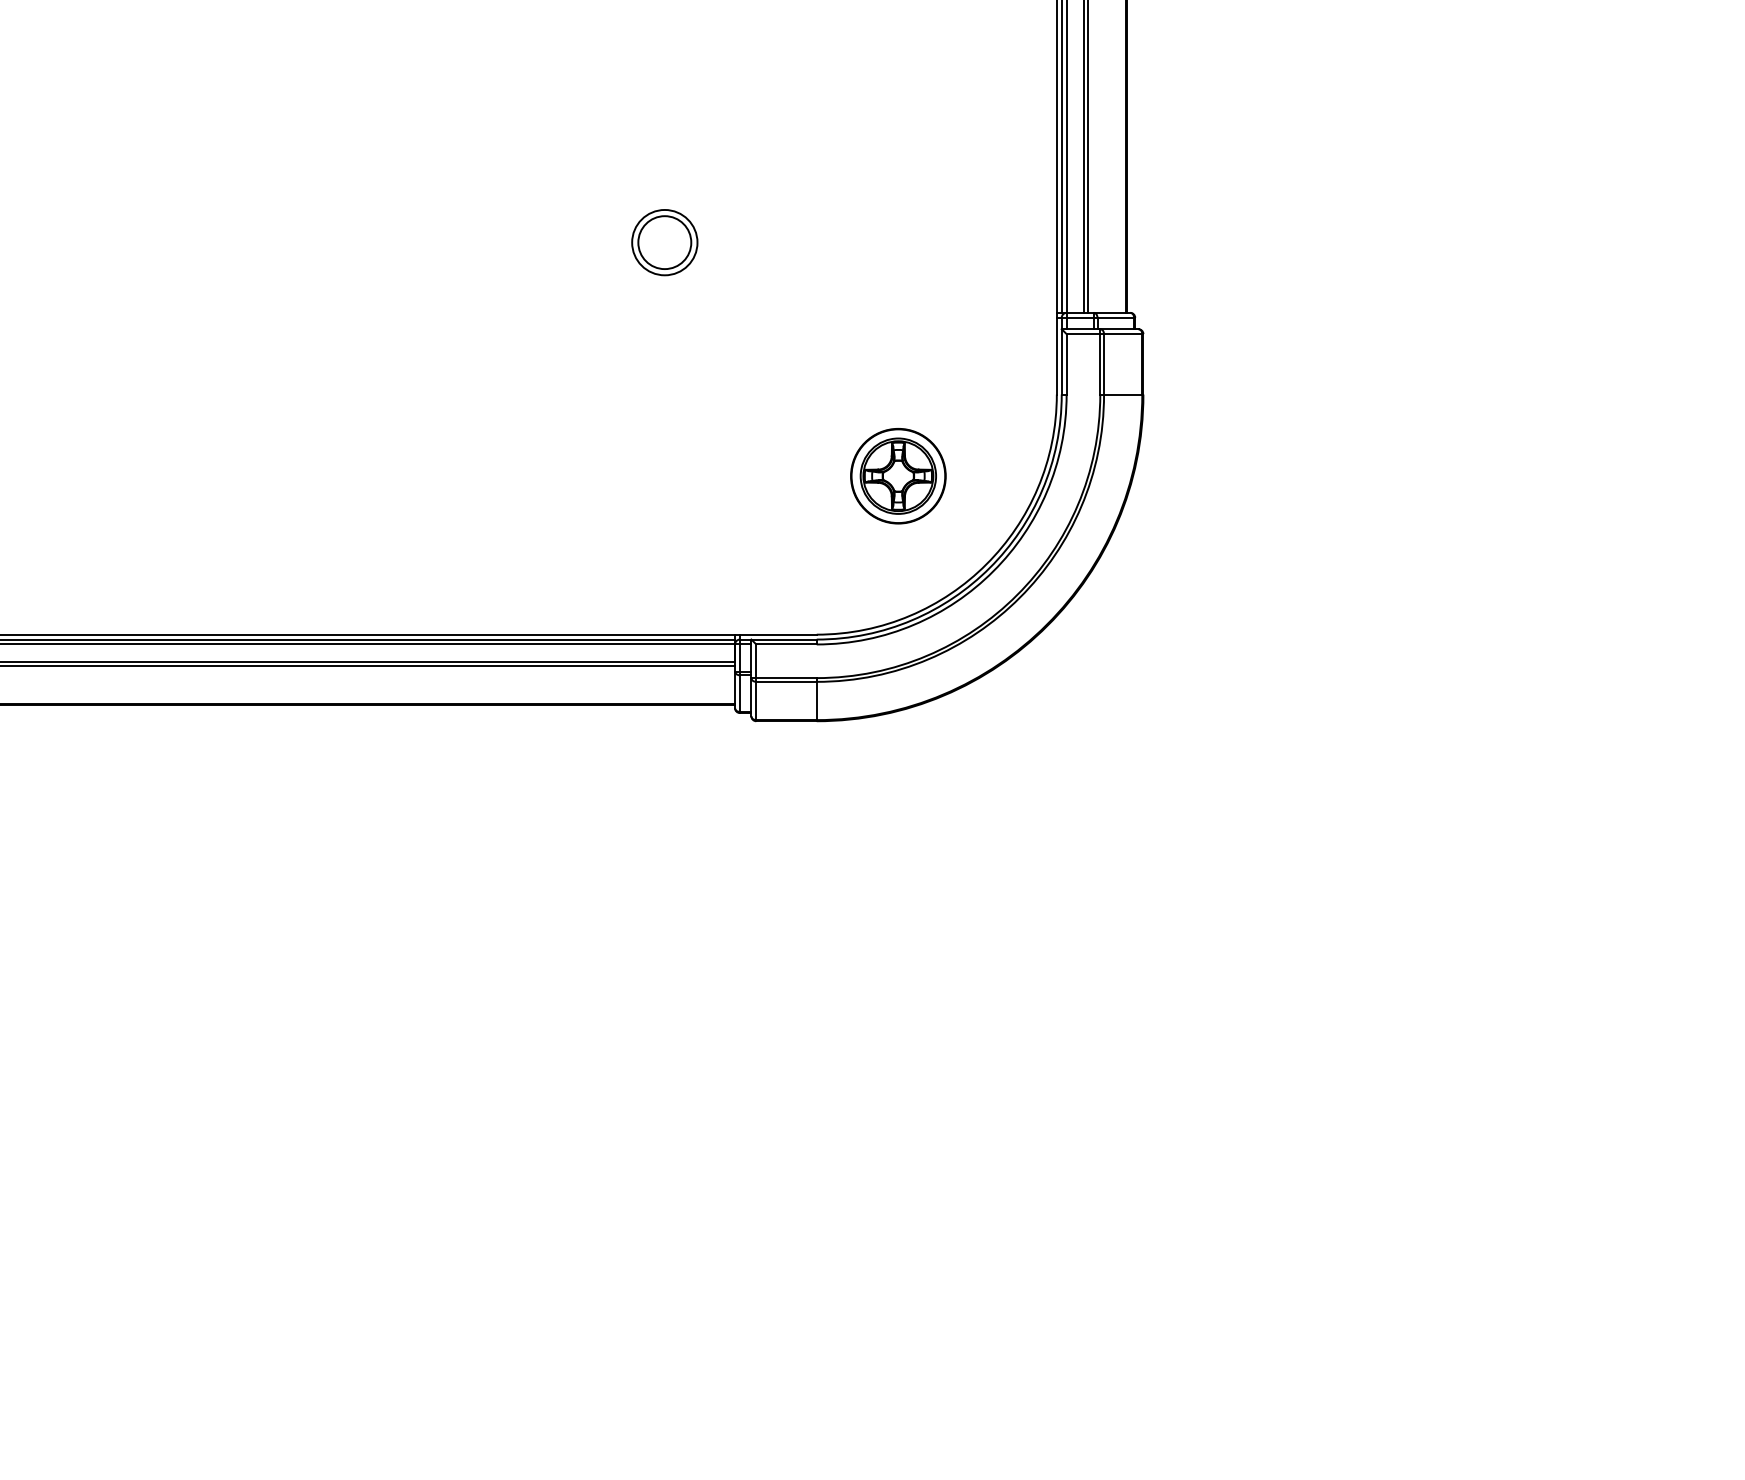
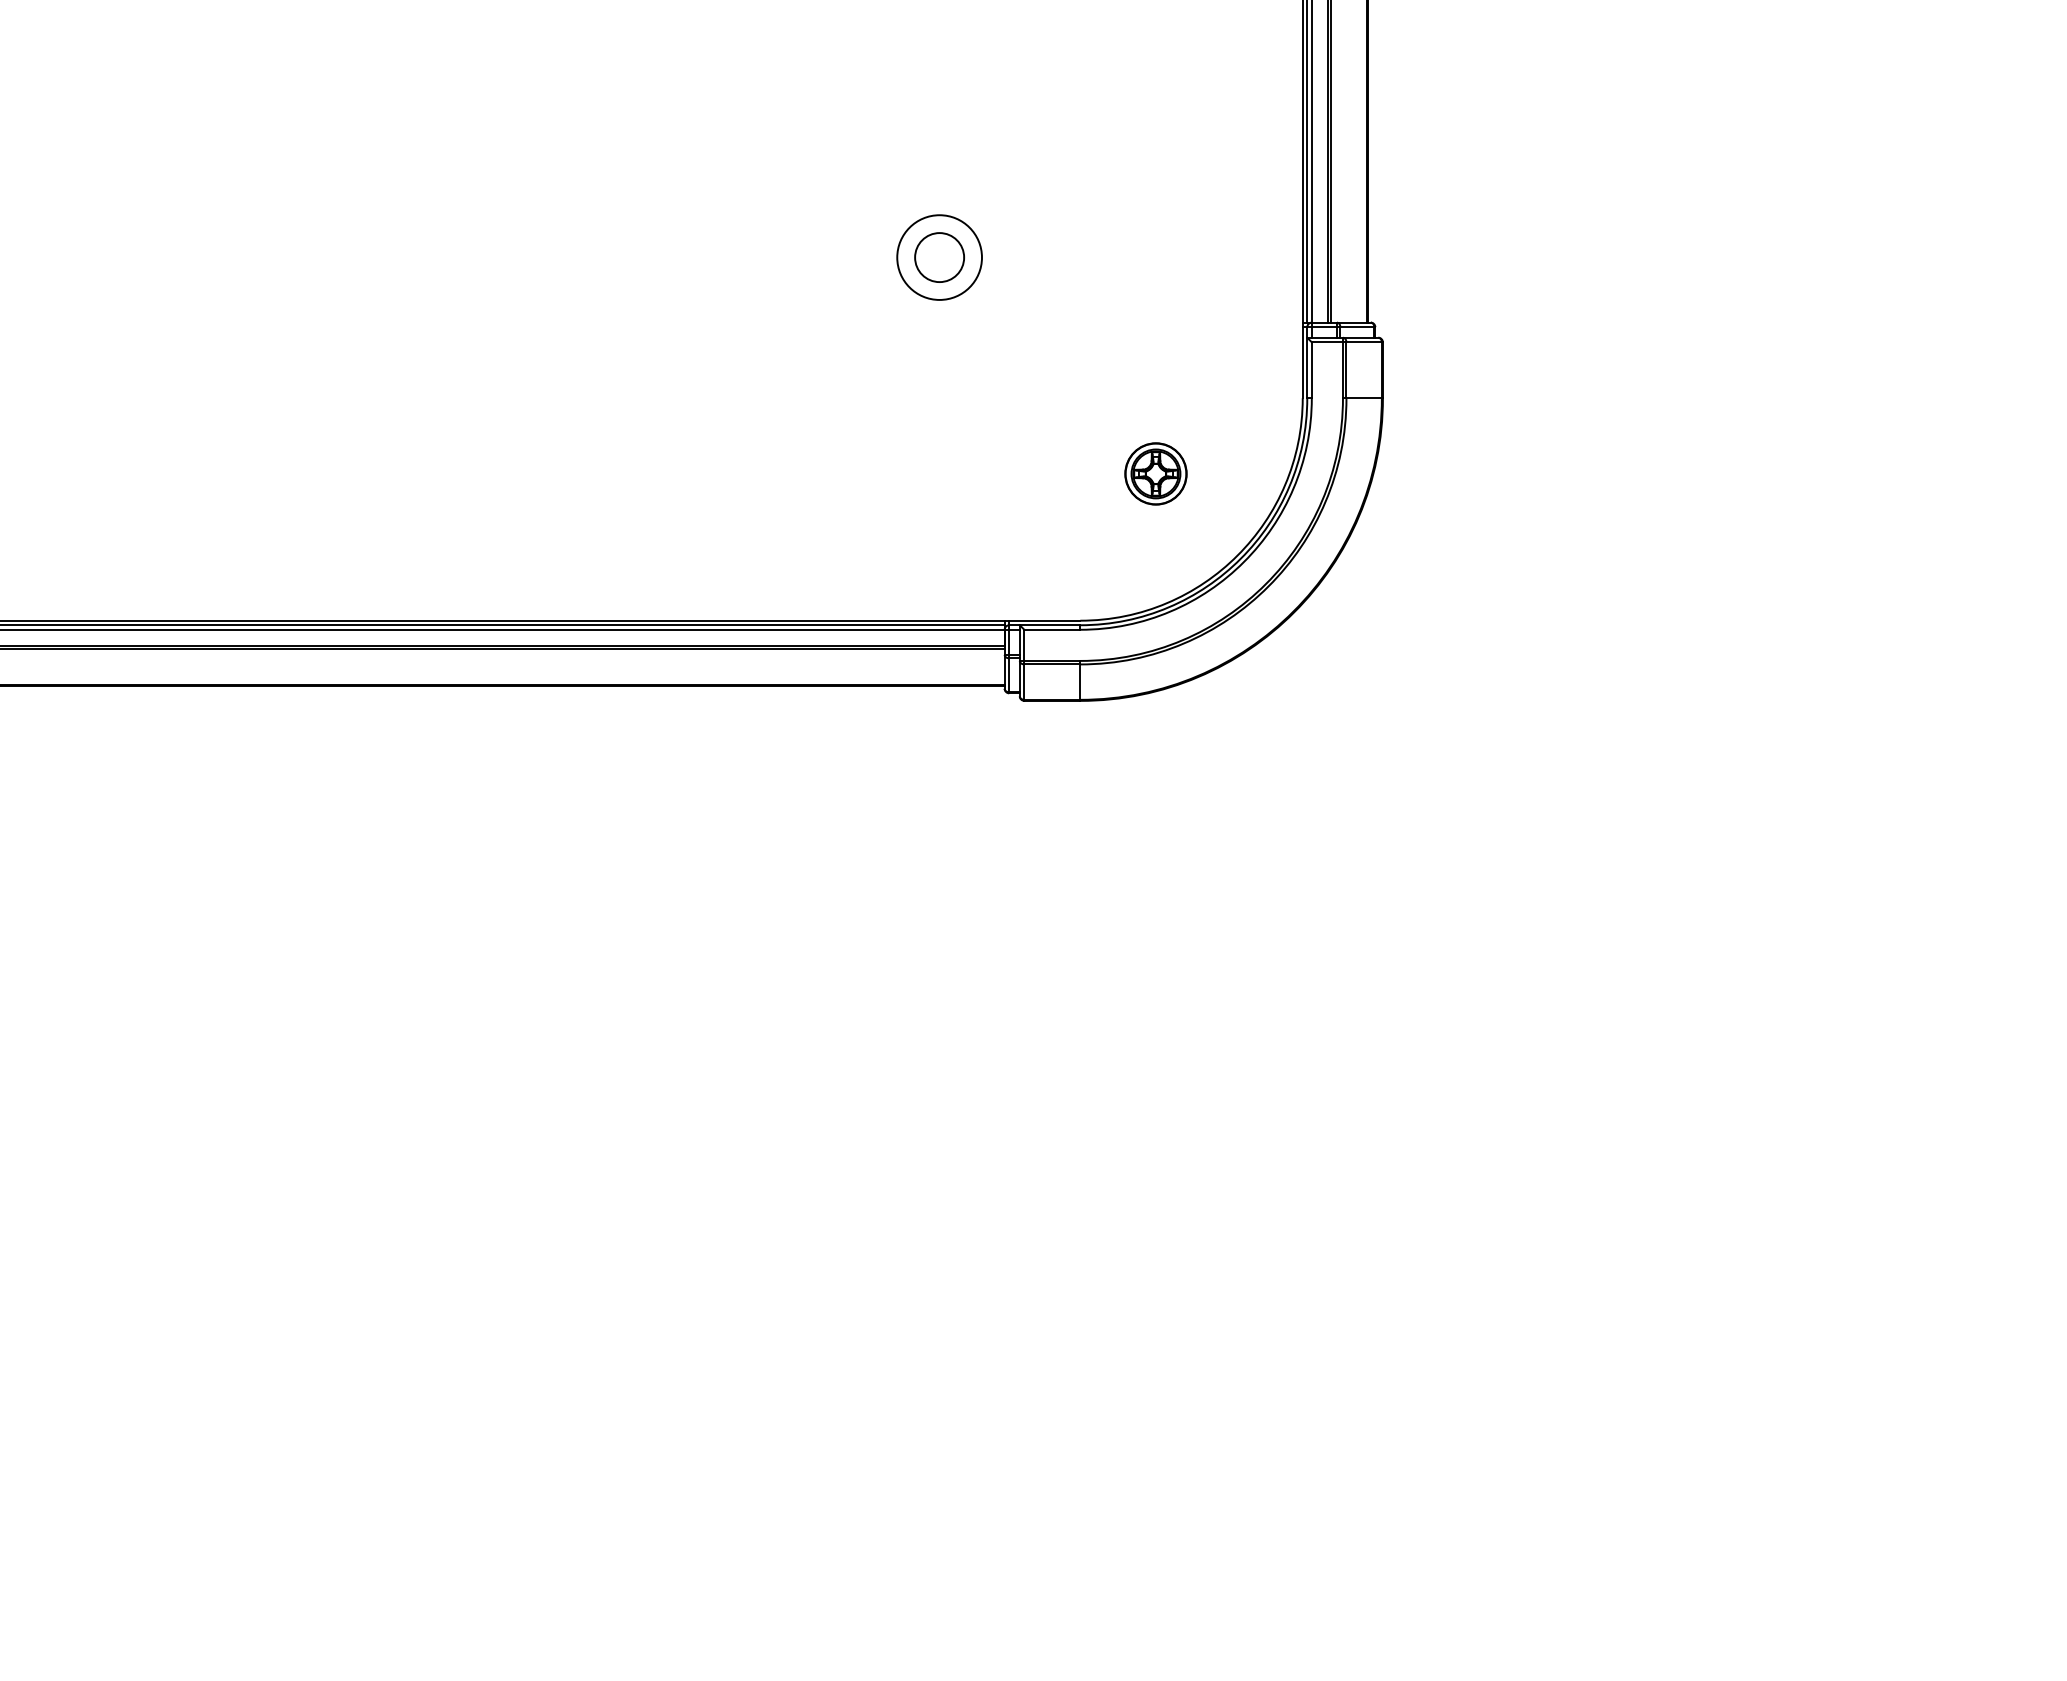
circle: (664, 242) -> (939, 257), size x1.4
part: (897, 475) -> (1155, 473), size x0.7

